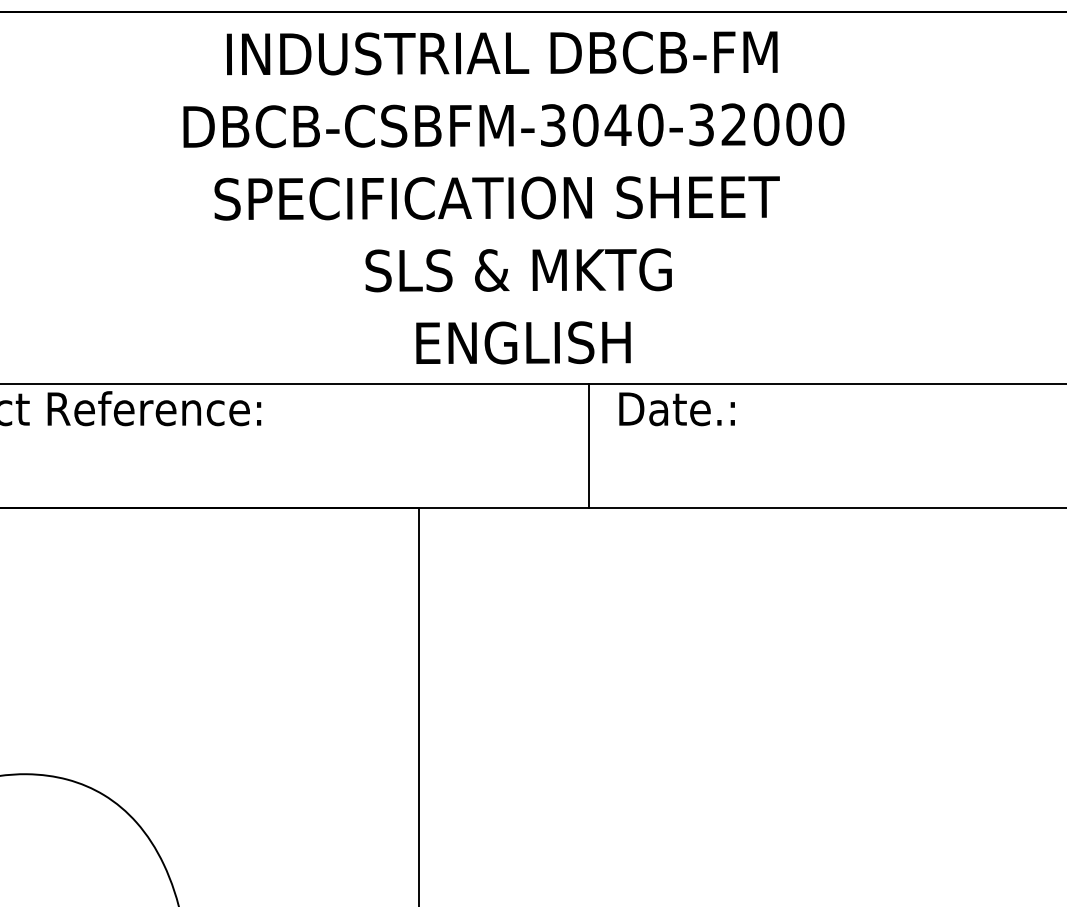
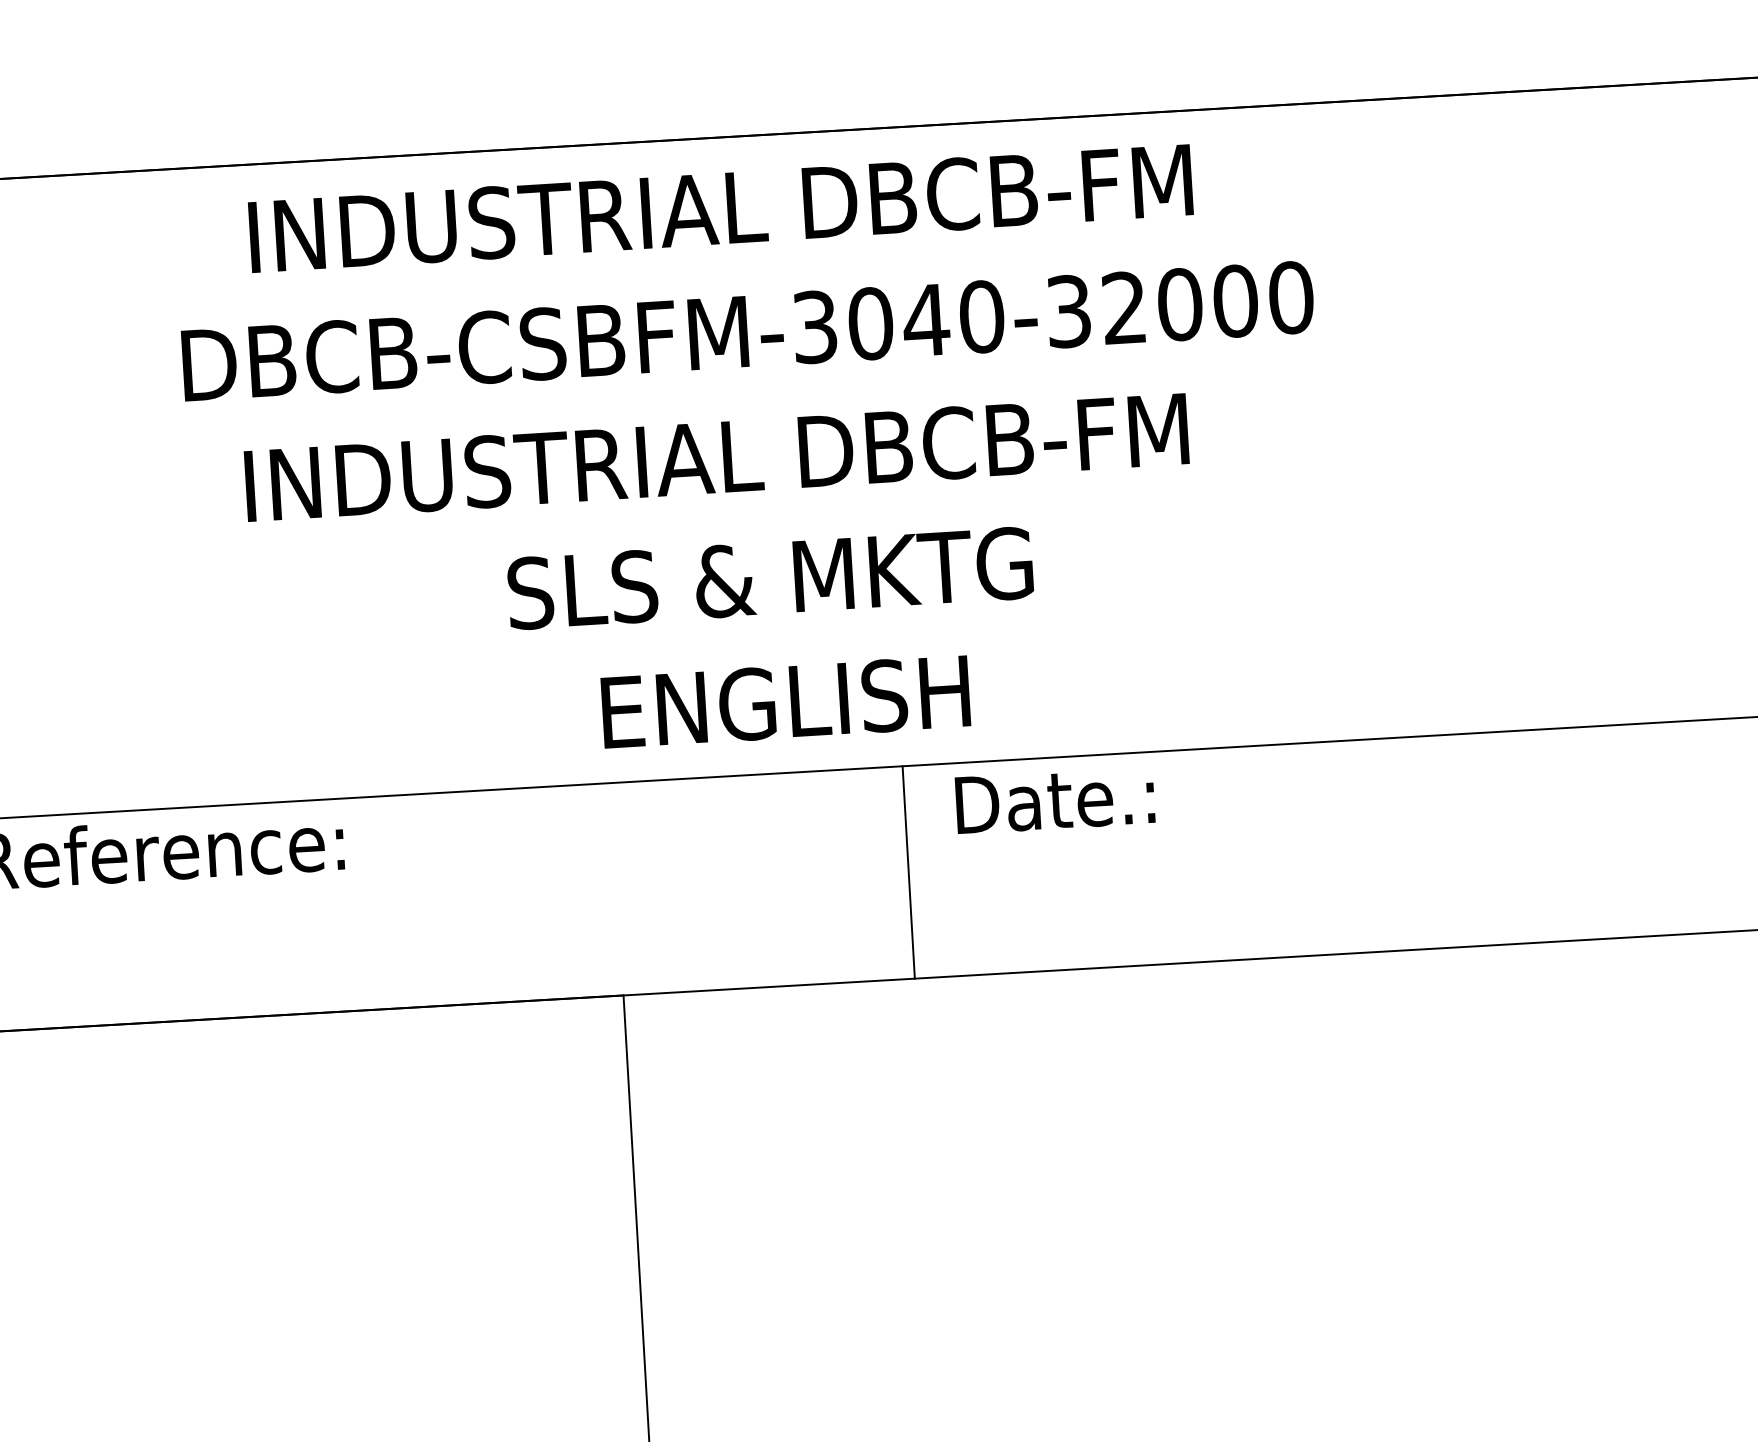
text: (496, 198) -> (725, 457), SPECIFICATION SHEET -> INDUSTRIAL DBCB-FM

